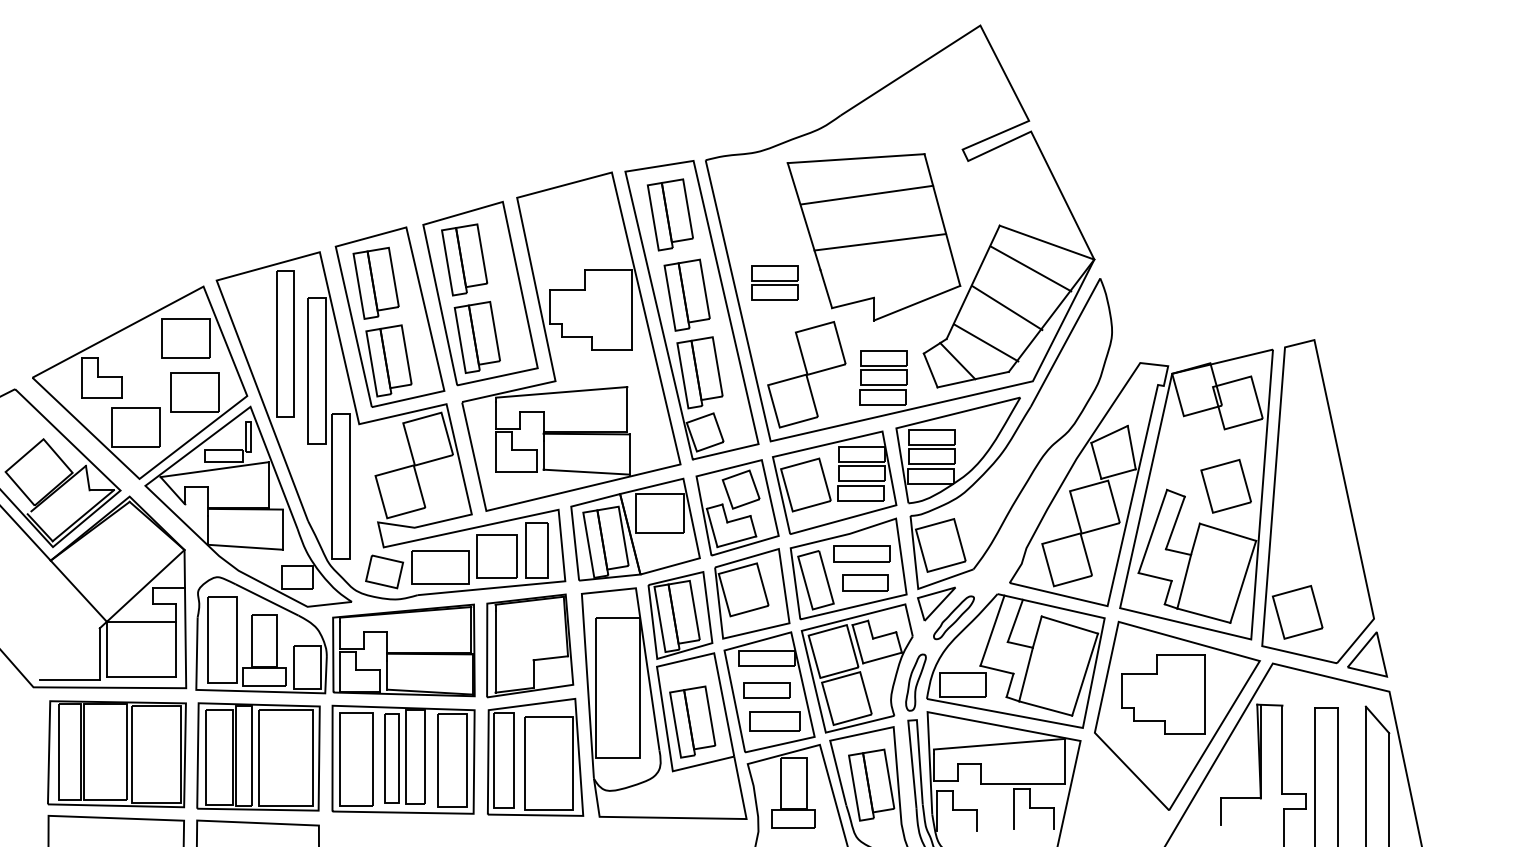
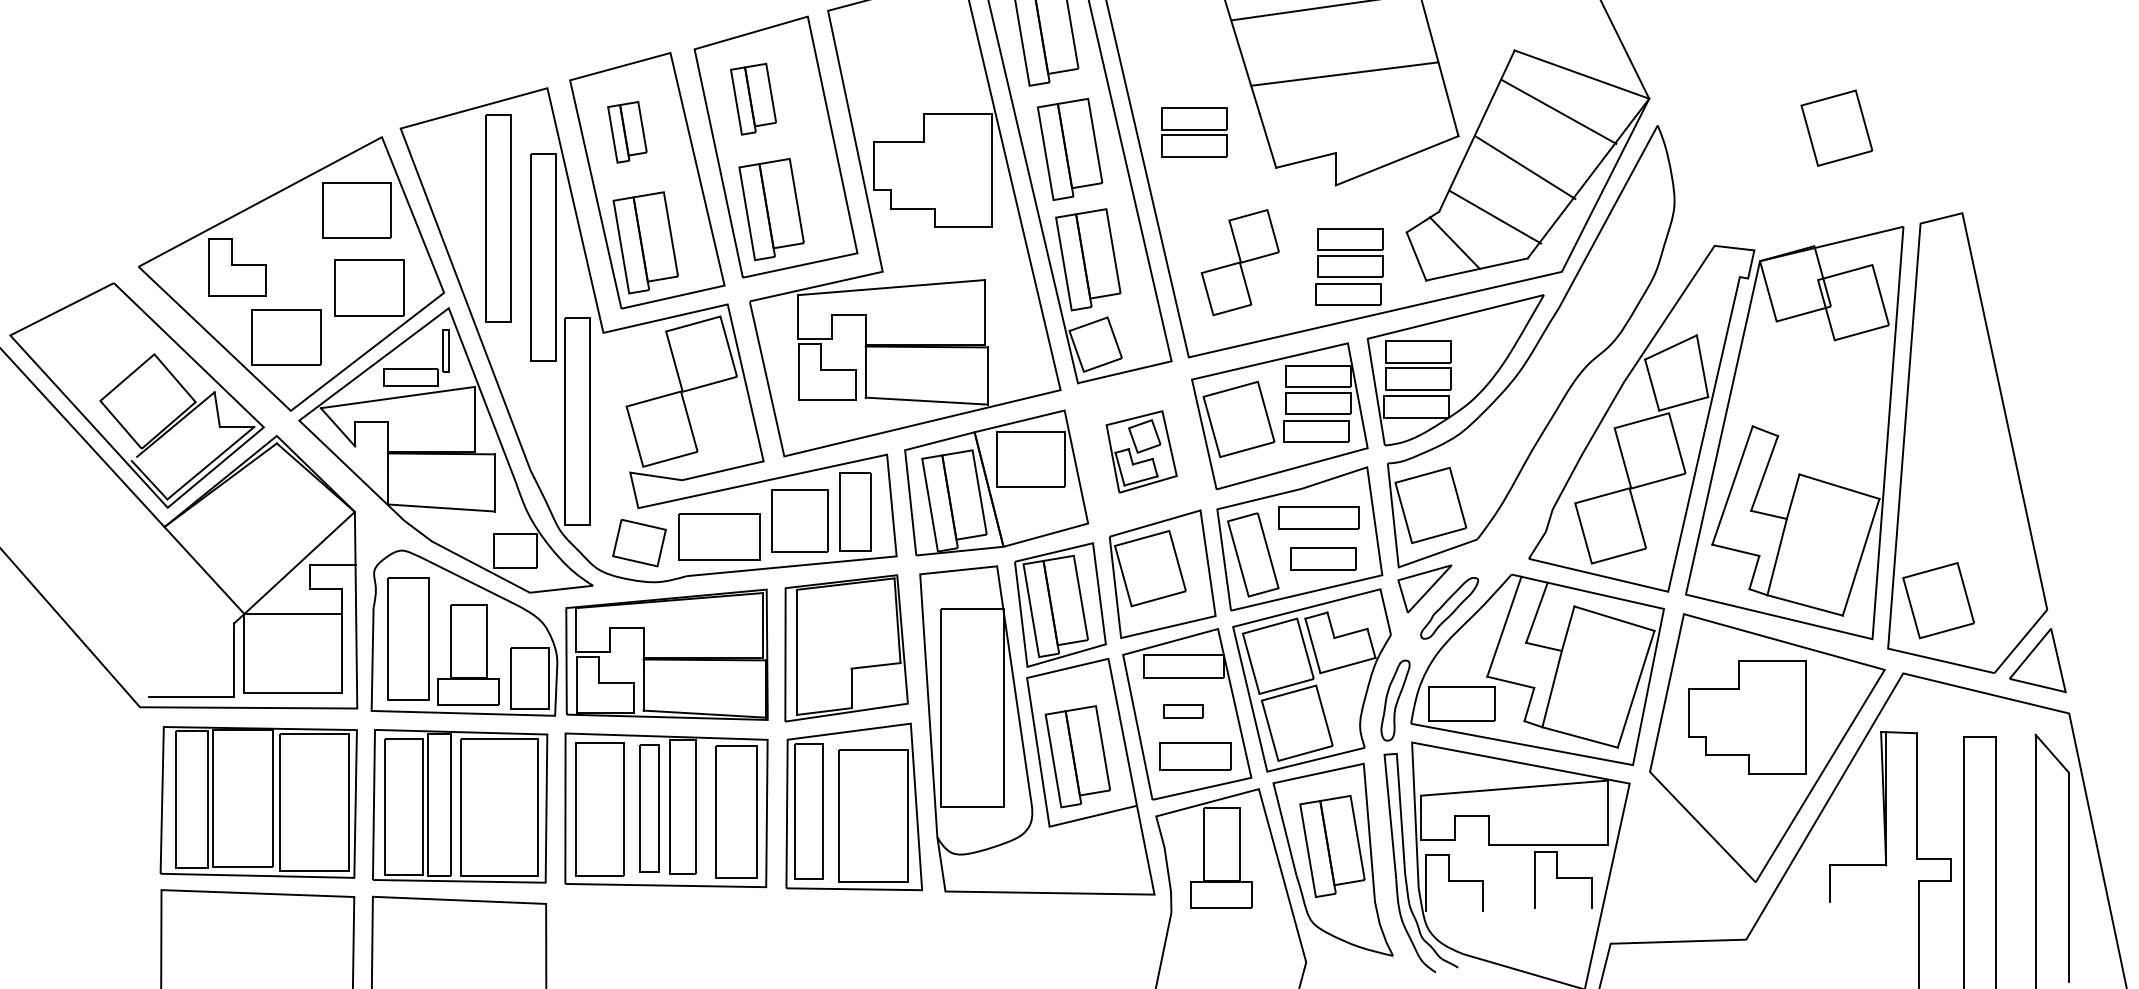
part: (464, 259) -> (753, 98), size x0.7
part: (375, 282) -> (626, 131), size x0.6
part: (806, 374) -> (1239, 262), size x0.7
part: (1225, 486) -> (1835, 128), moved
part: (737, 507) -> (1141, 451), size x0.6
part: (766, 690) -> (1182, 711), size x0.6

